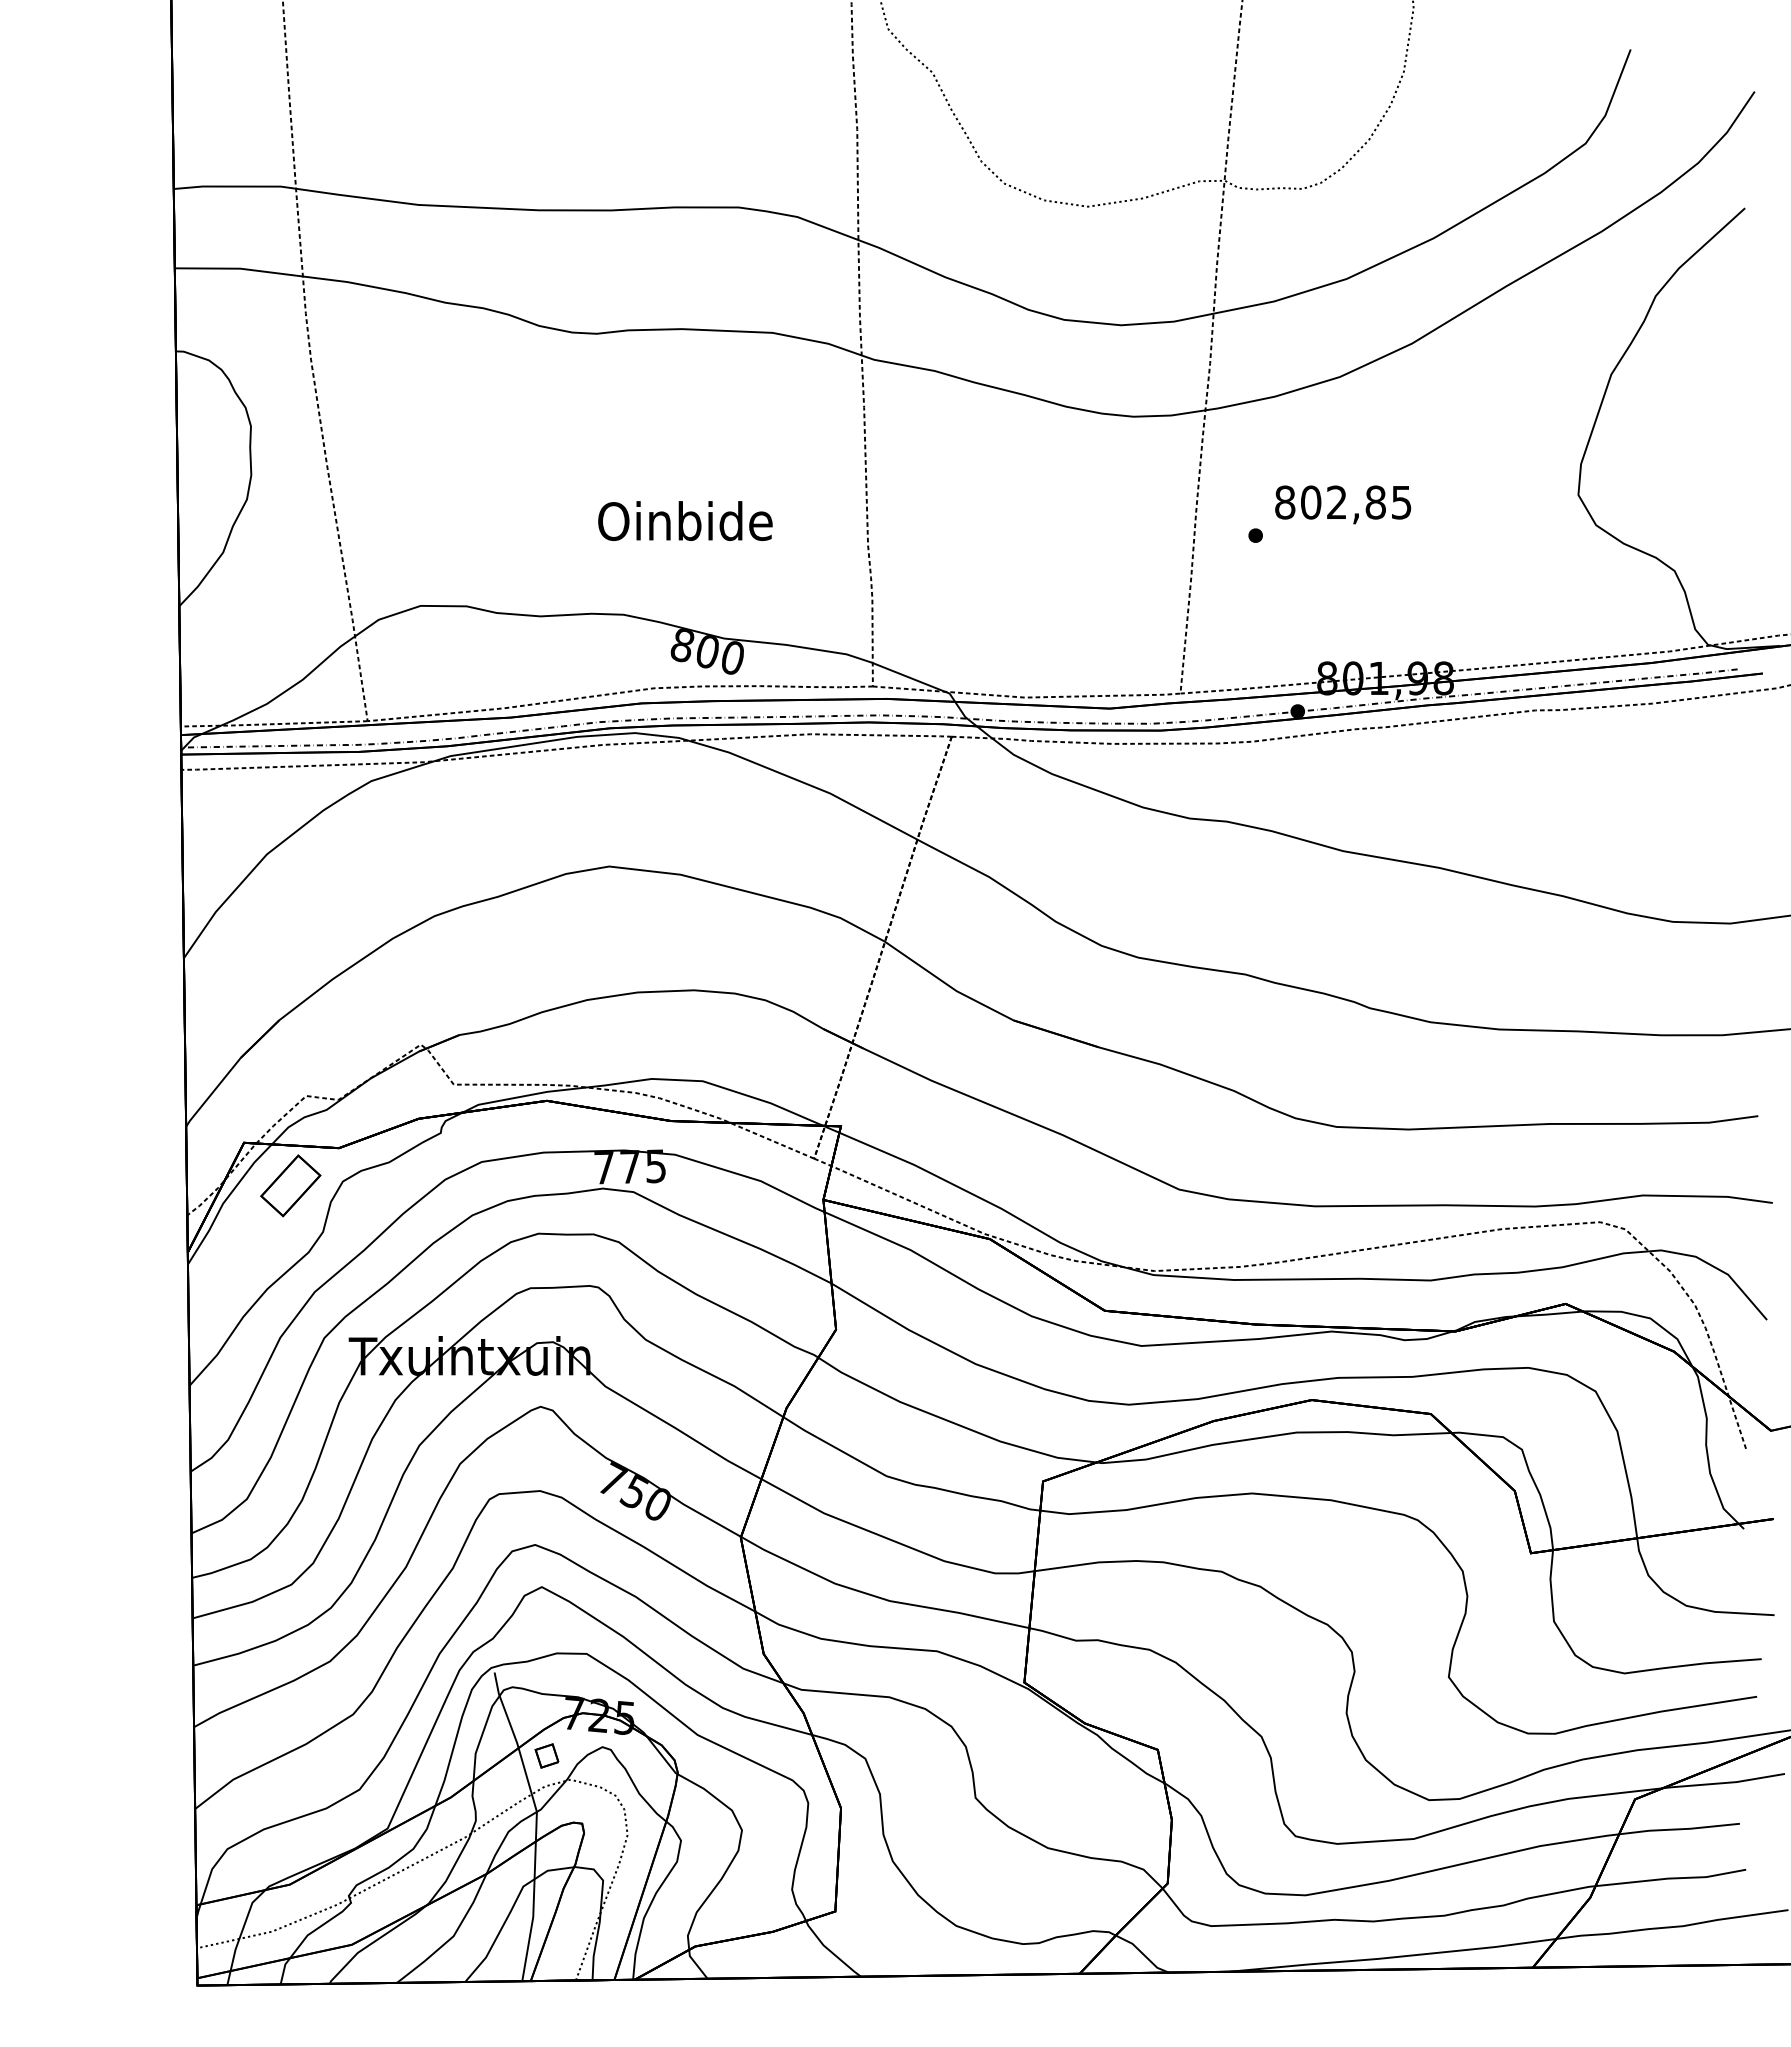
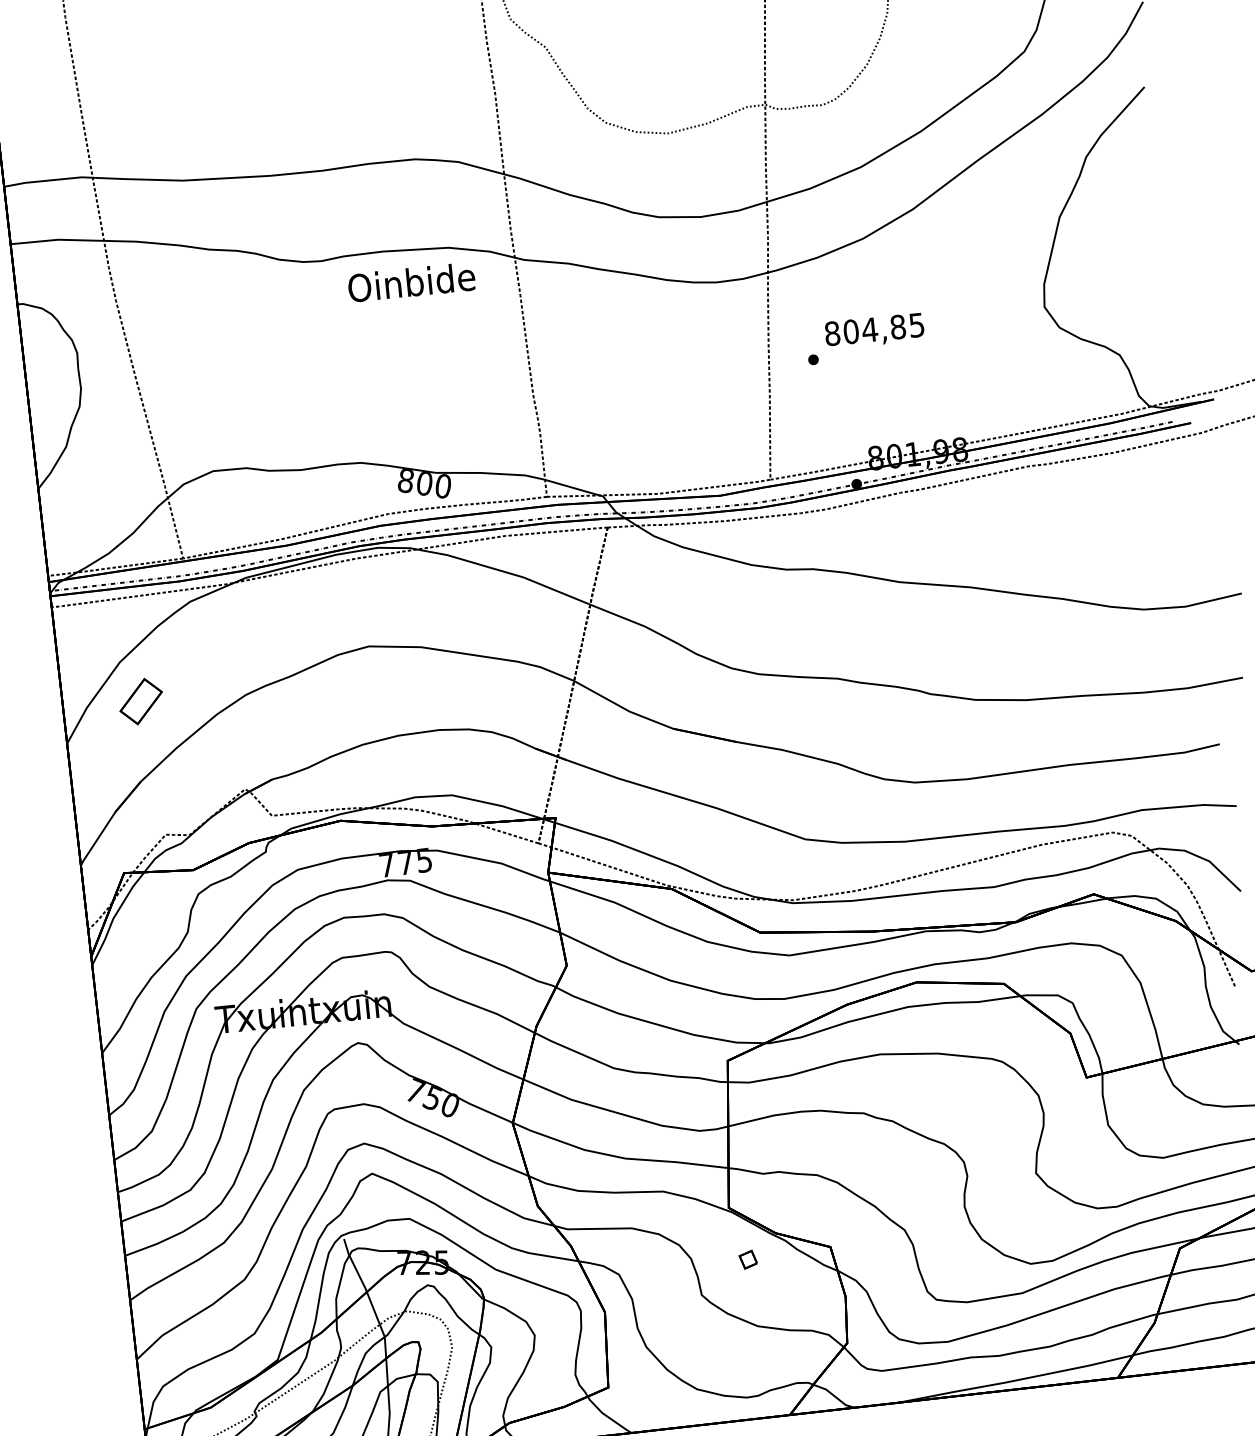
text: (1336, 501) -> (869, 329), 802,85 -> 804,85
text: (685, 520) -> (411, 281), moved
part: (290, 1185) -> (140, 701), moved
part: (546, 1755) -> (747, 1259), moved

